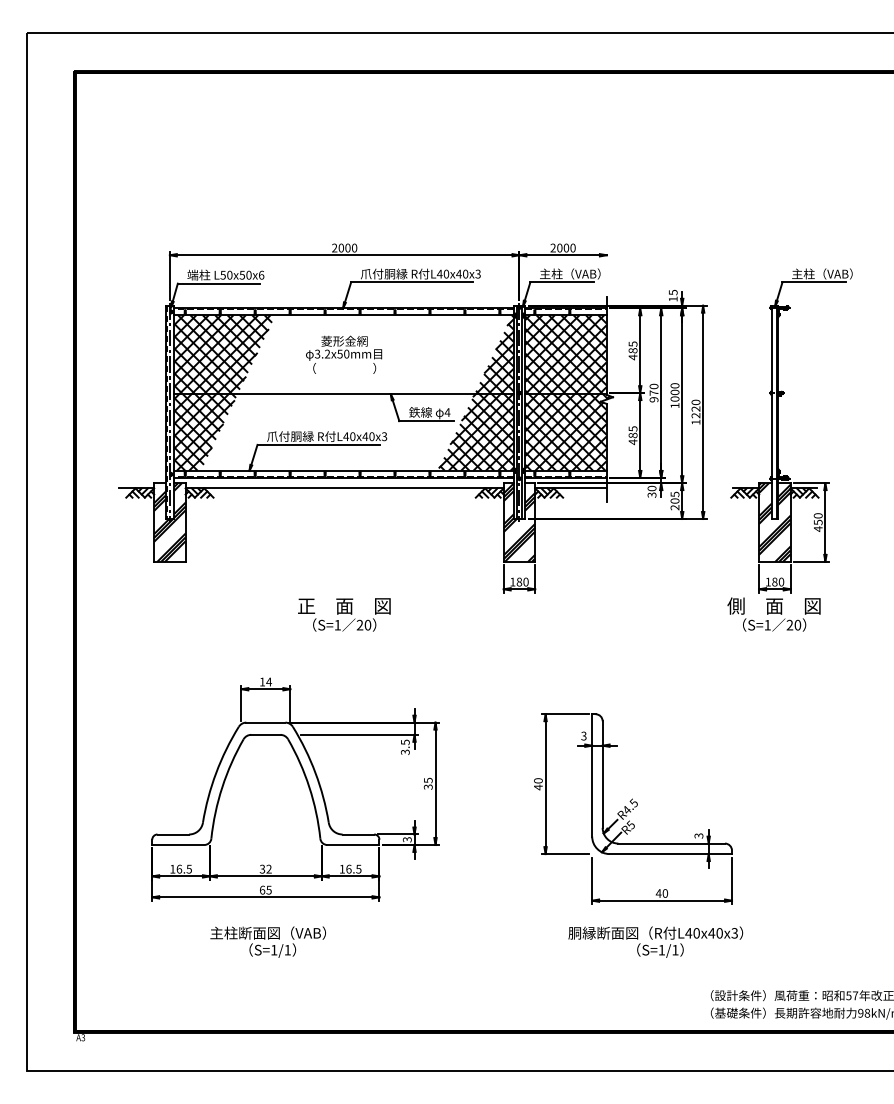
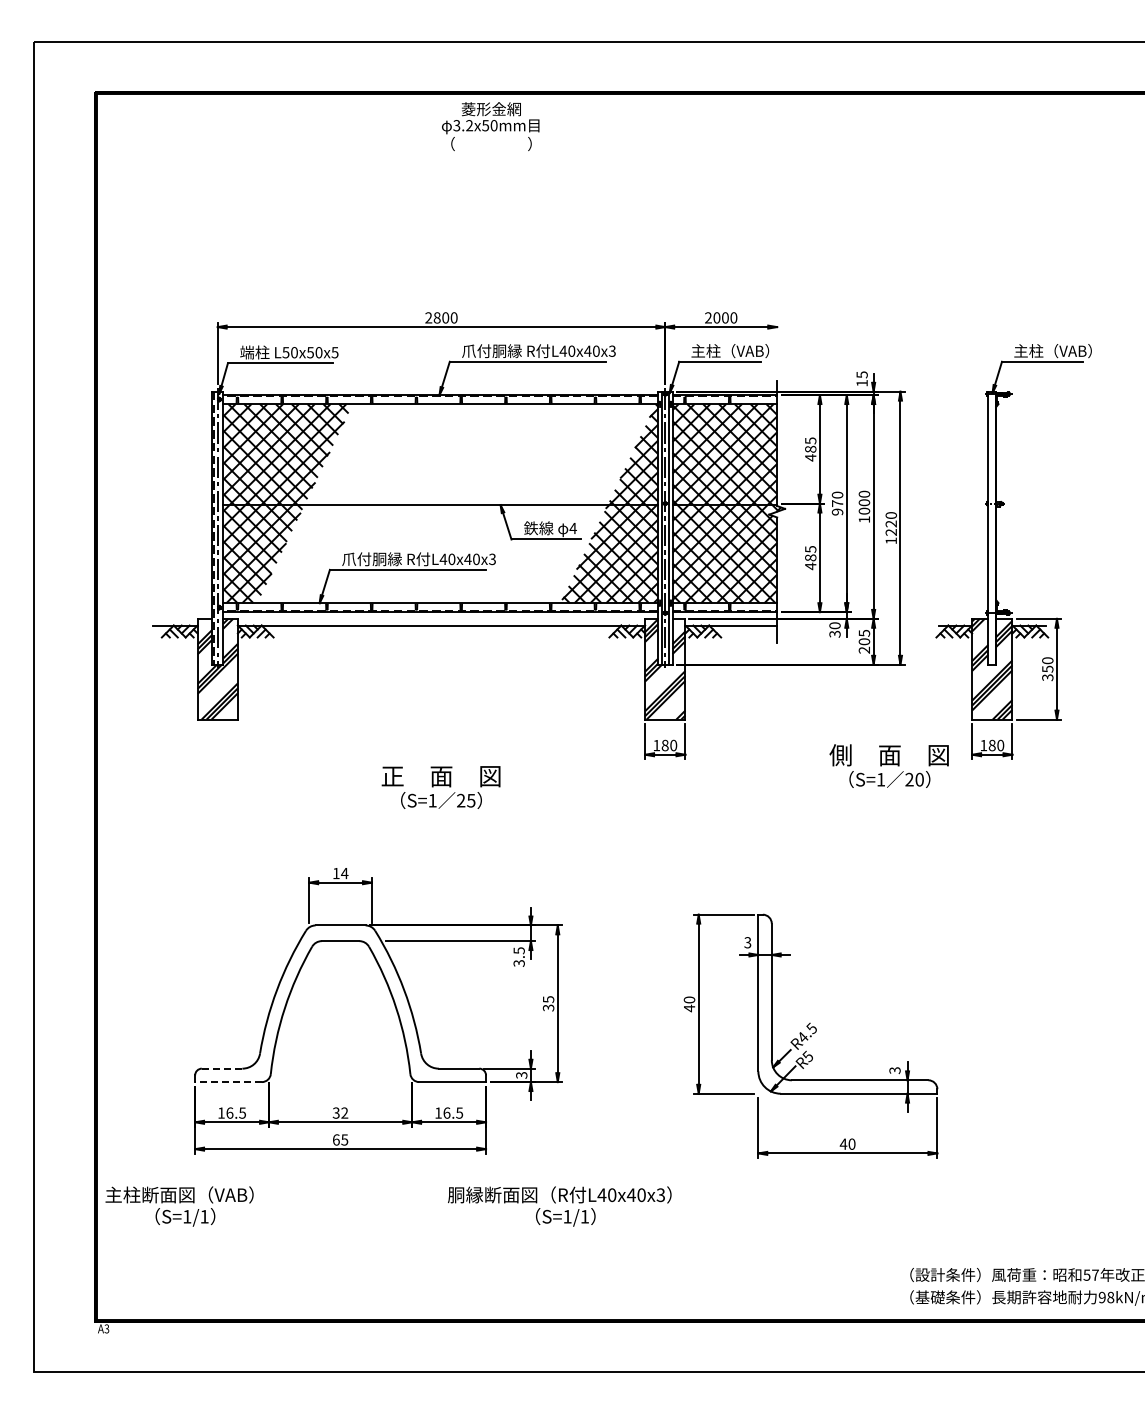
text: (340, 248) -> (436, 318), 2000 -> 2800
text: (261, 275) -> (334, 352), L50x50x6 -> L50x50x5
text: (343, 354) -> (490, 126), moved
text: (818, 528) -> (1047, 677), 450 -> 350
text: (773, 614) -> (888, 765), moved
text: (368, 625) -> (471, 800), 20 -> 25
line: (172, 834) -> (221, 1068), solid -> dashed
line: (178, 845) -> (228, 1082), solid -> dashed
text: (268, 942) -> (179, 1206), moved
text: (655, 942) -> (559, 1206), moved

